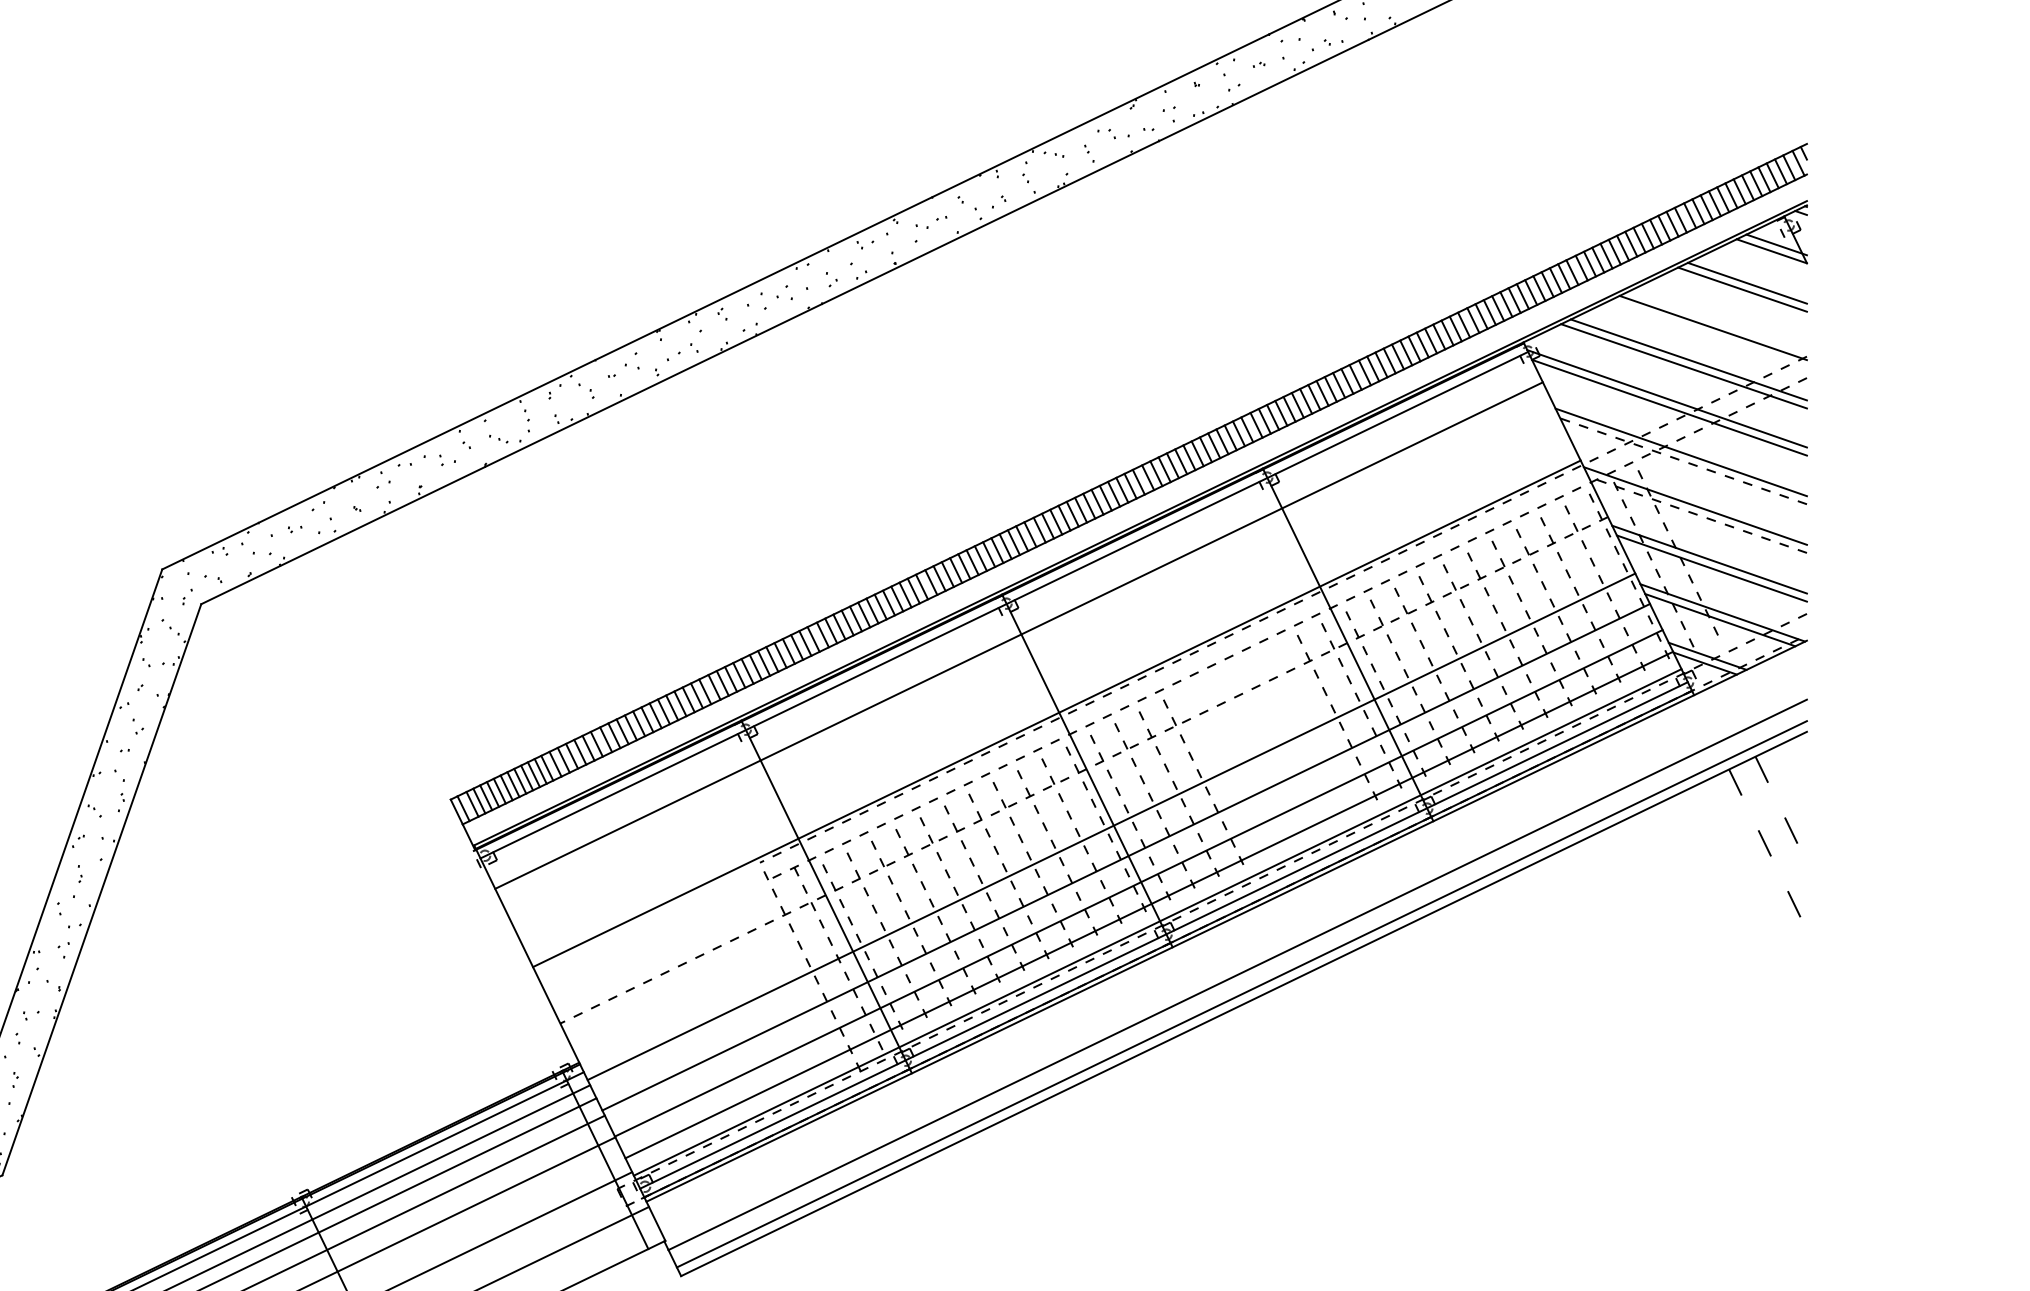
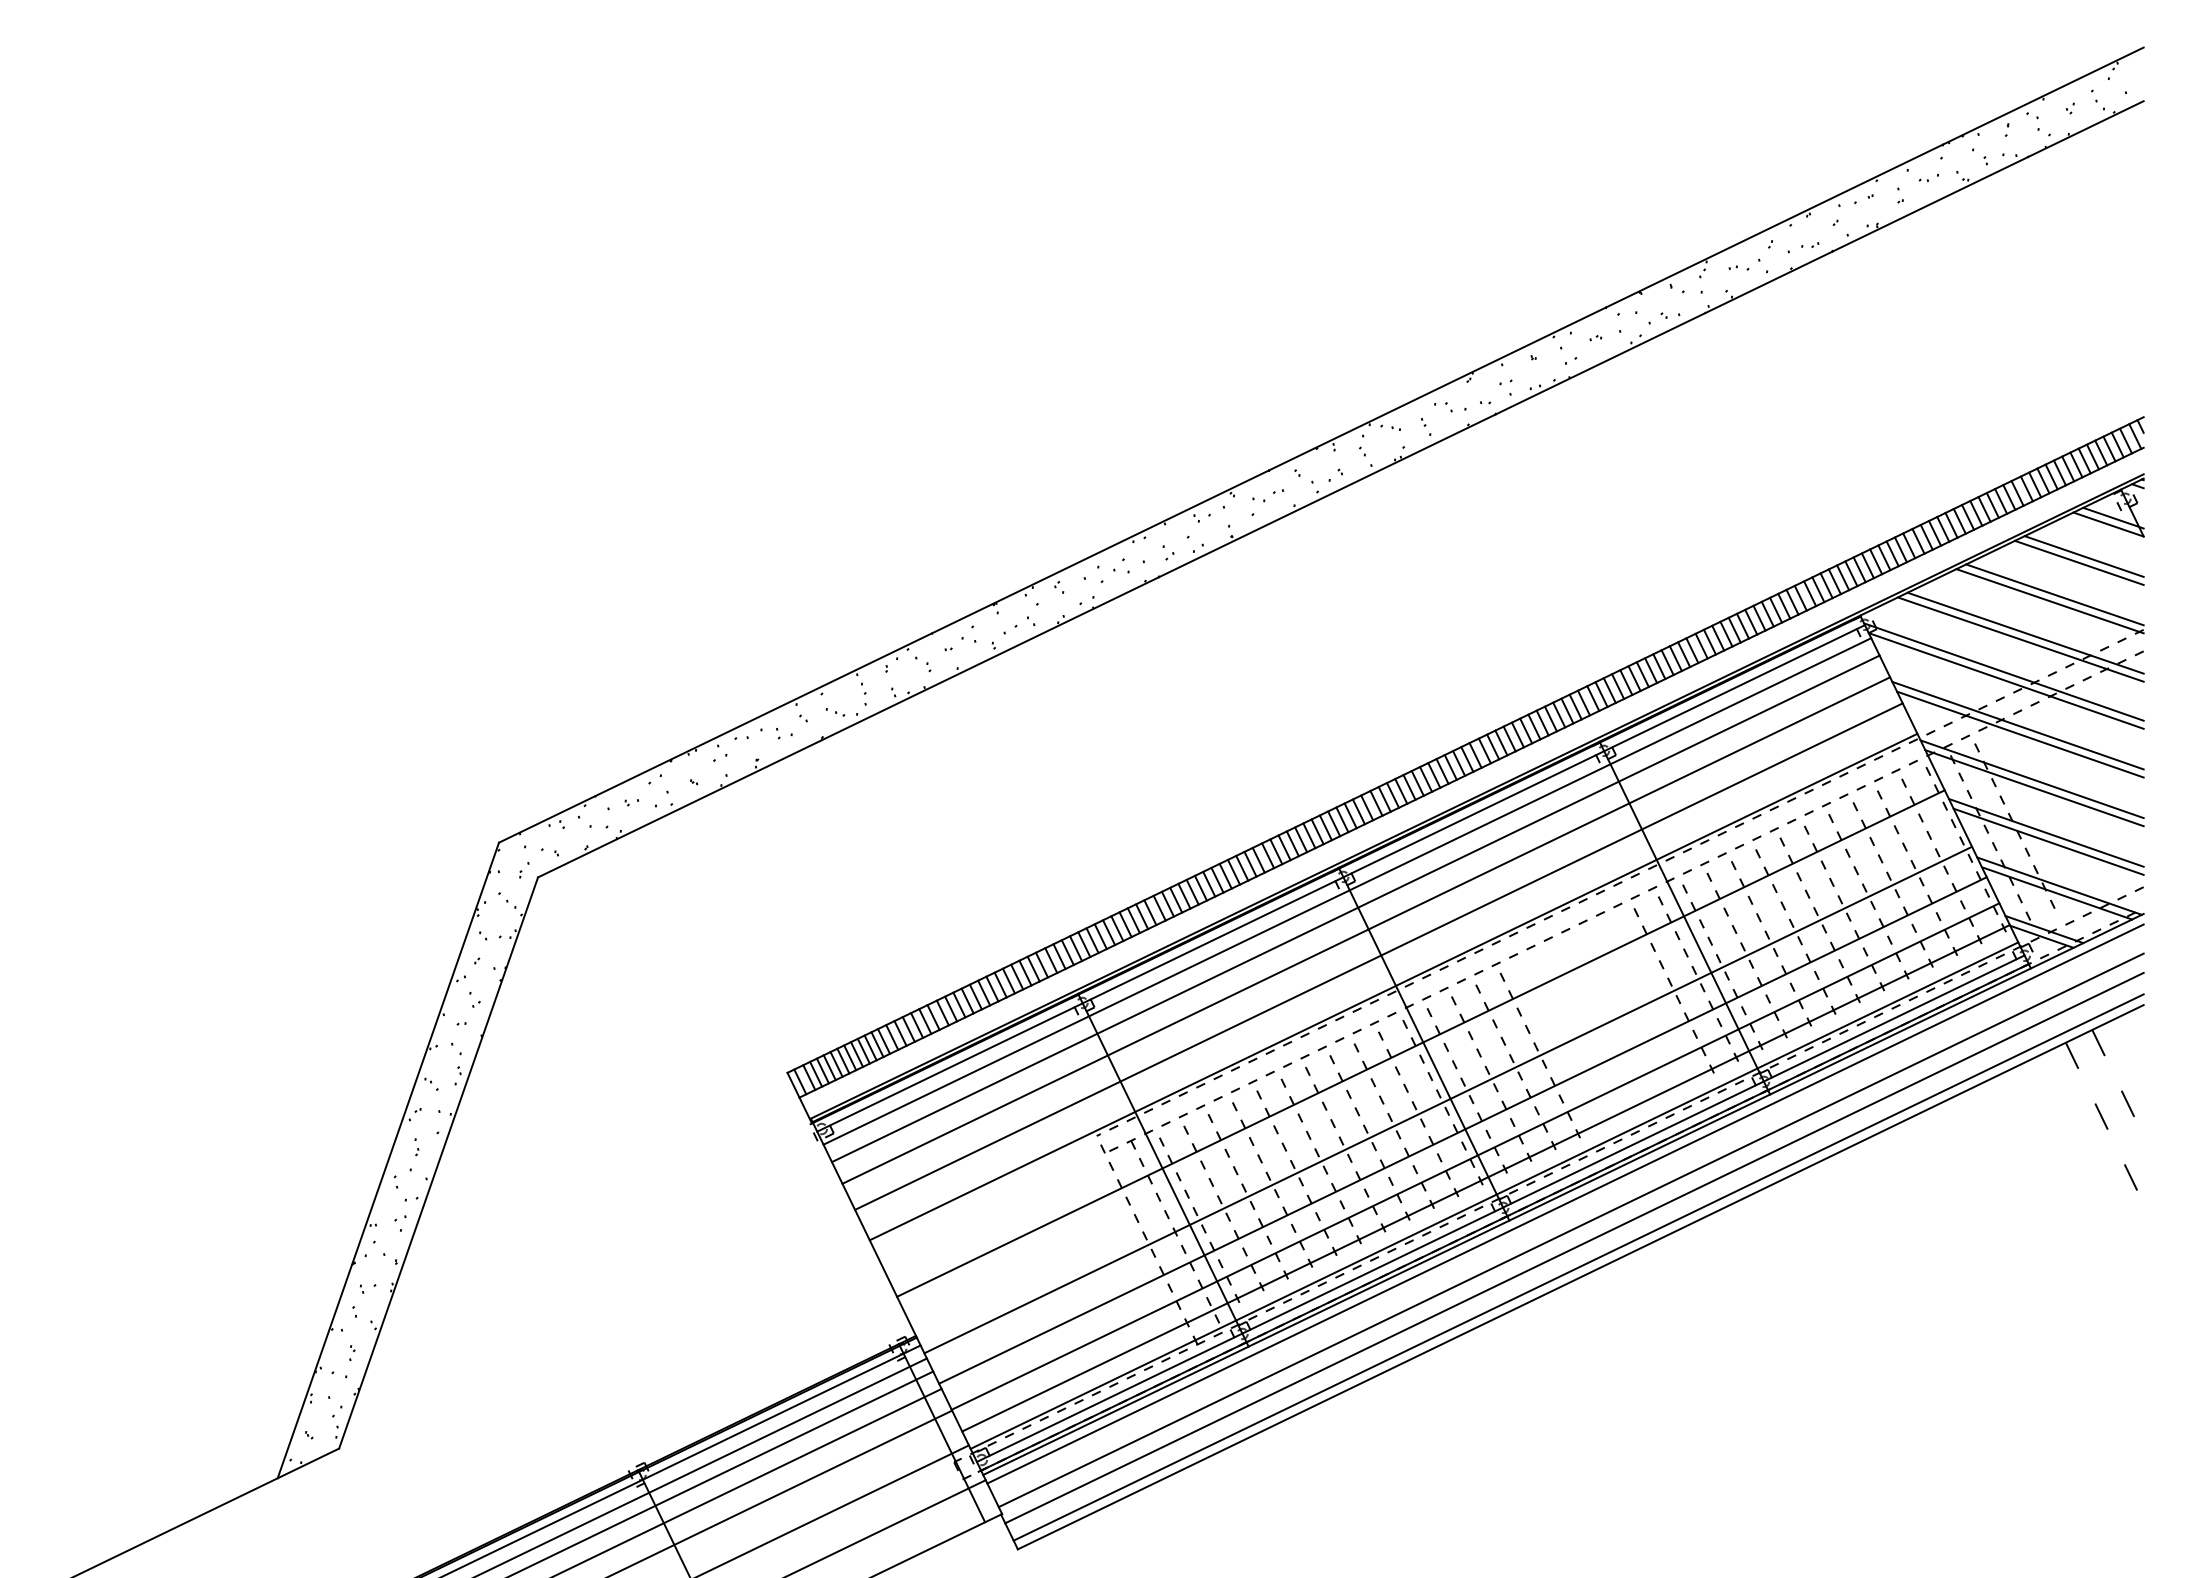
line: (1717, 321) -> (2054, 594), added
line: (1683, 461) -> (2020, 734), dashed -> solid
line: (1697, 515) -> (2034, 788), dashed -> solid
line: (1010, 618) -> (1347, 891), added
line: (1029, 657) -> (1366, 930), added
line: (1041, 683) -> (1378, 956), added
line: (1083, 770) -> (1420, 1043), dashed -> solid
line: (1228, 930) -> (1565, 1203), added
line: (1233, 957) -> (1570, 1230), added

